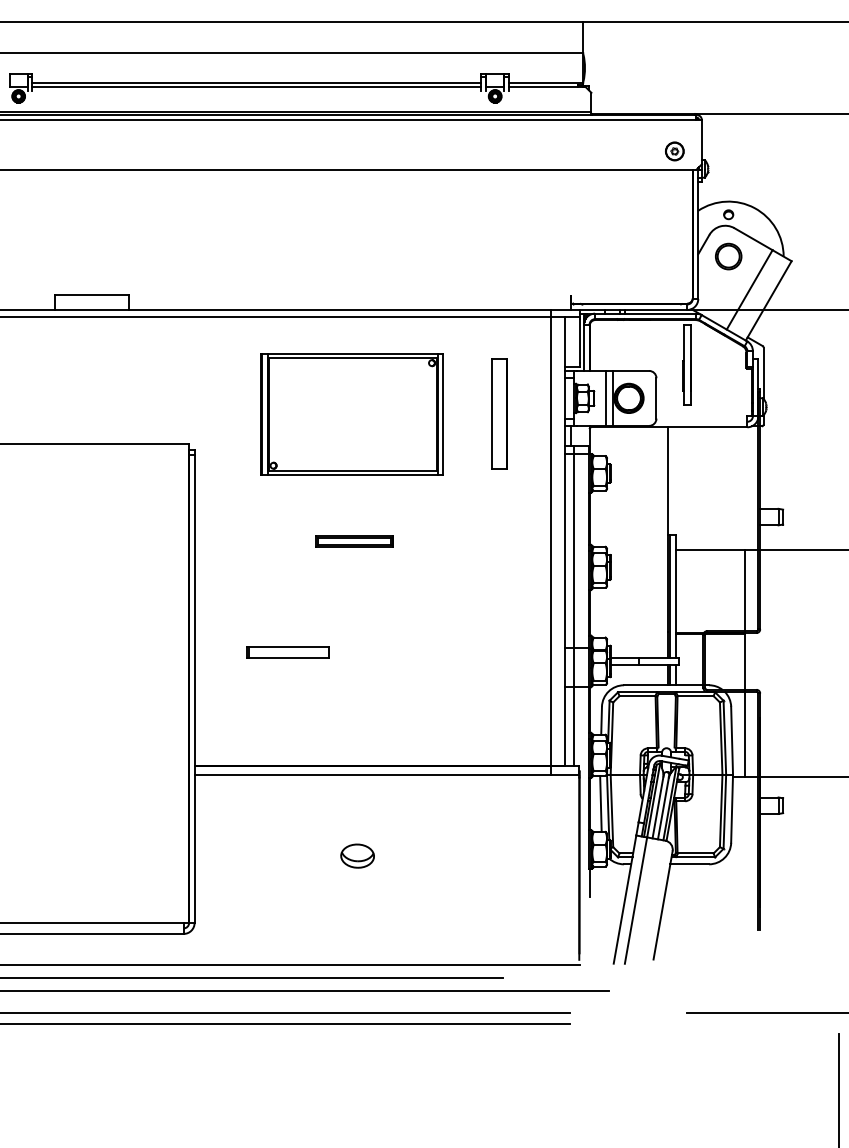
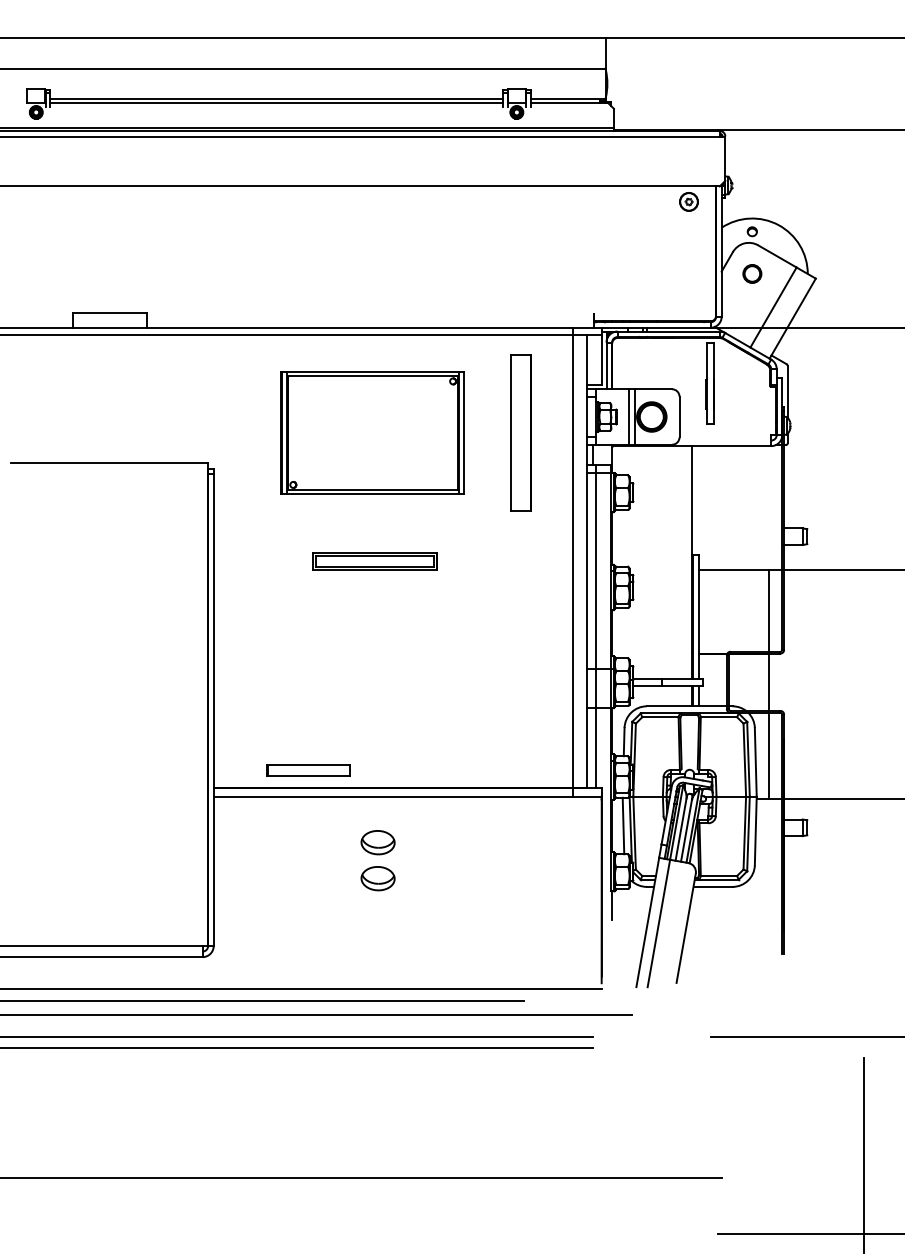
part: (674, 151) -> (688, 201), moved
part: (728, 256) -> (752, 273), size x0.7
part: (499, 414) -> (521, 433), size x1.4
part: (354, 541) -> (374, 561), size x1.6
part: (288, 652) -> (308, 770), moved
part: (357, 820) -> (377, 842), added

